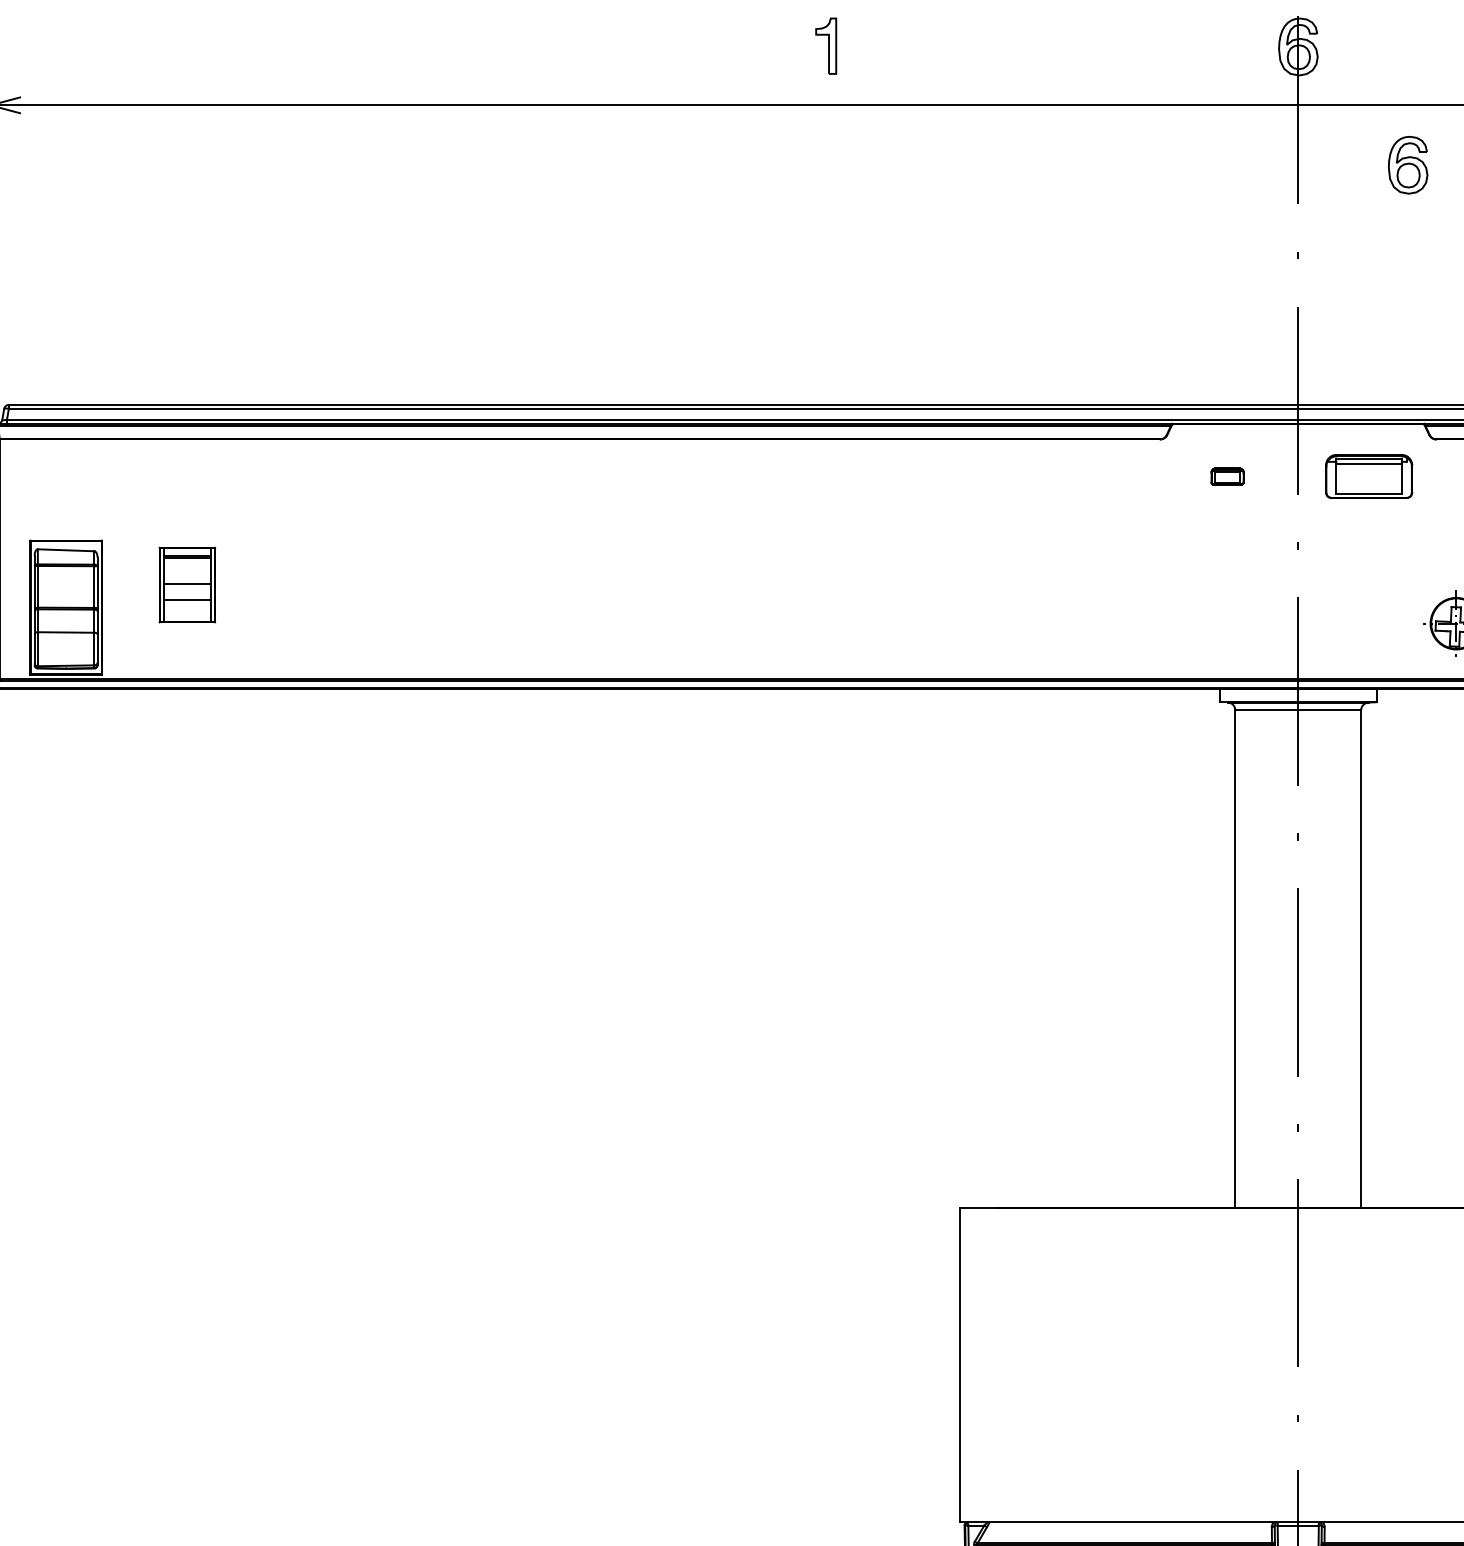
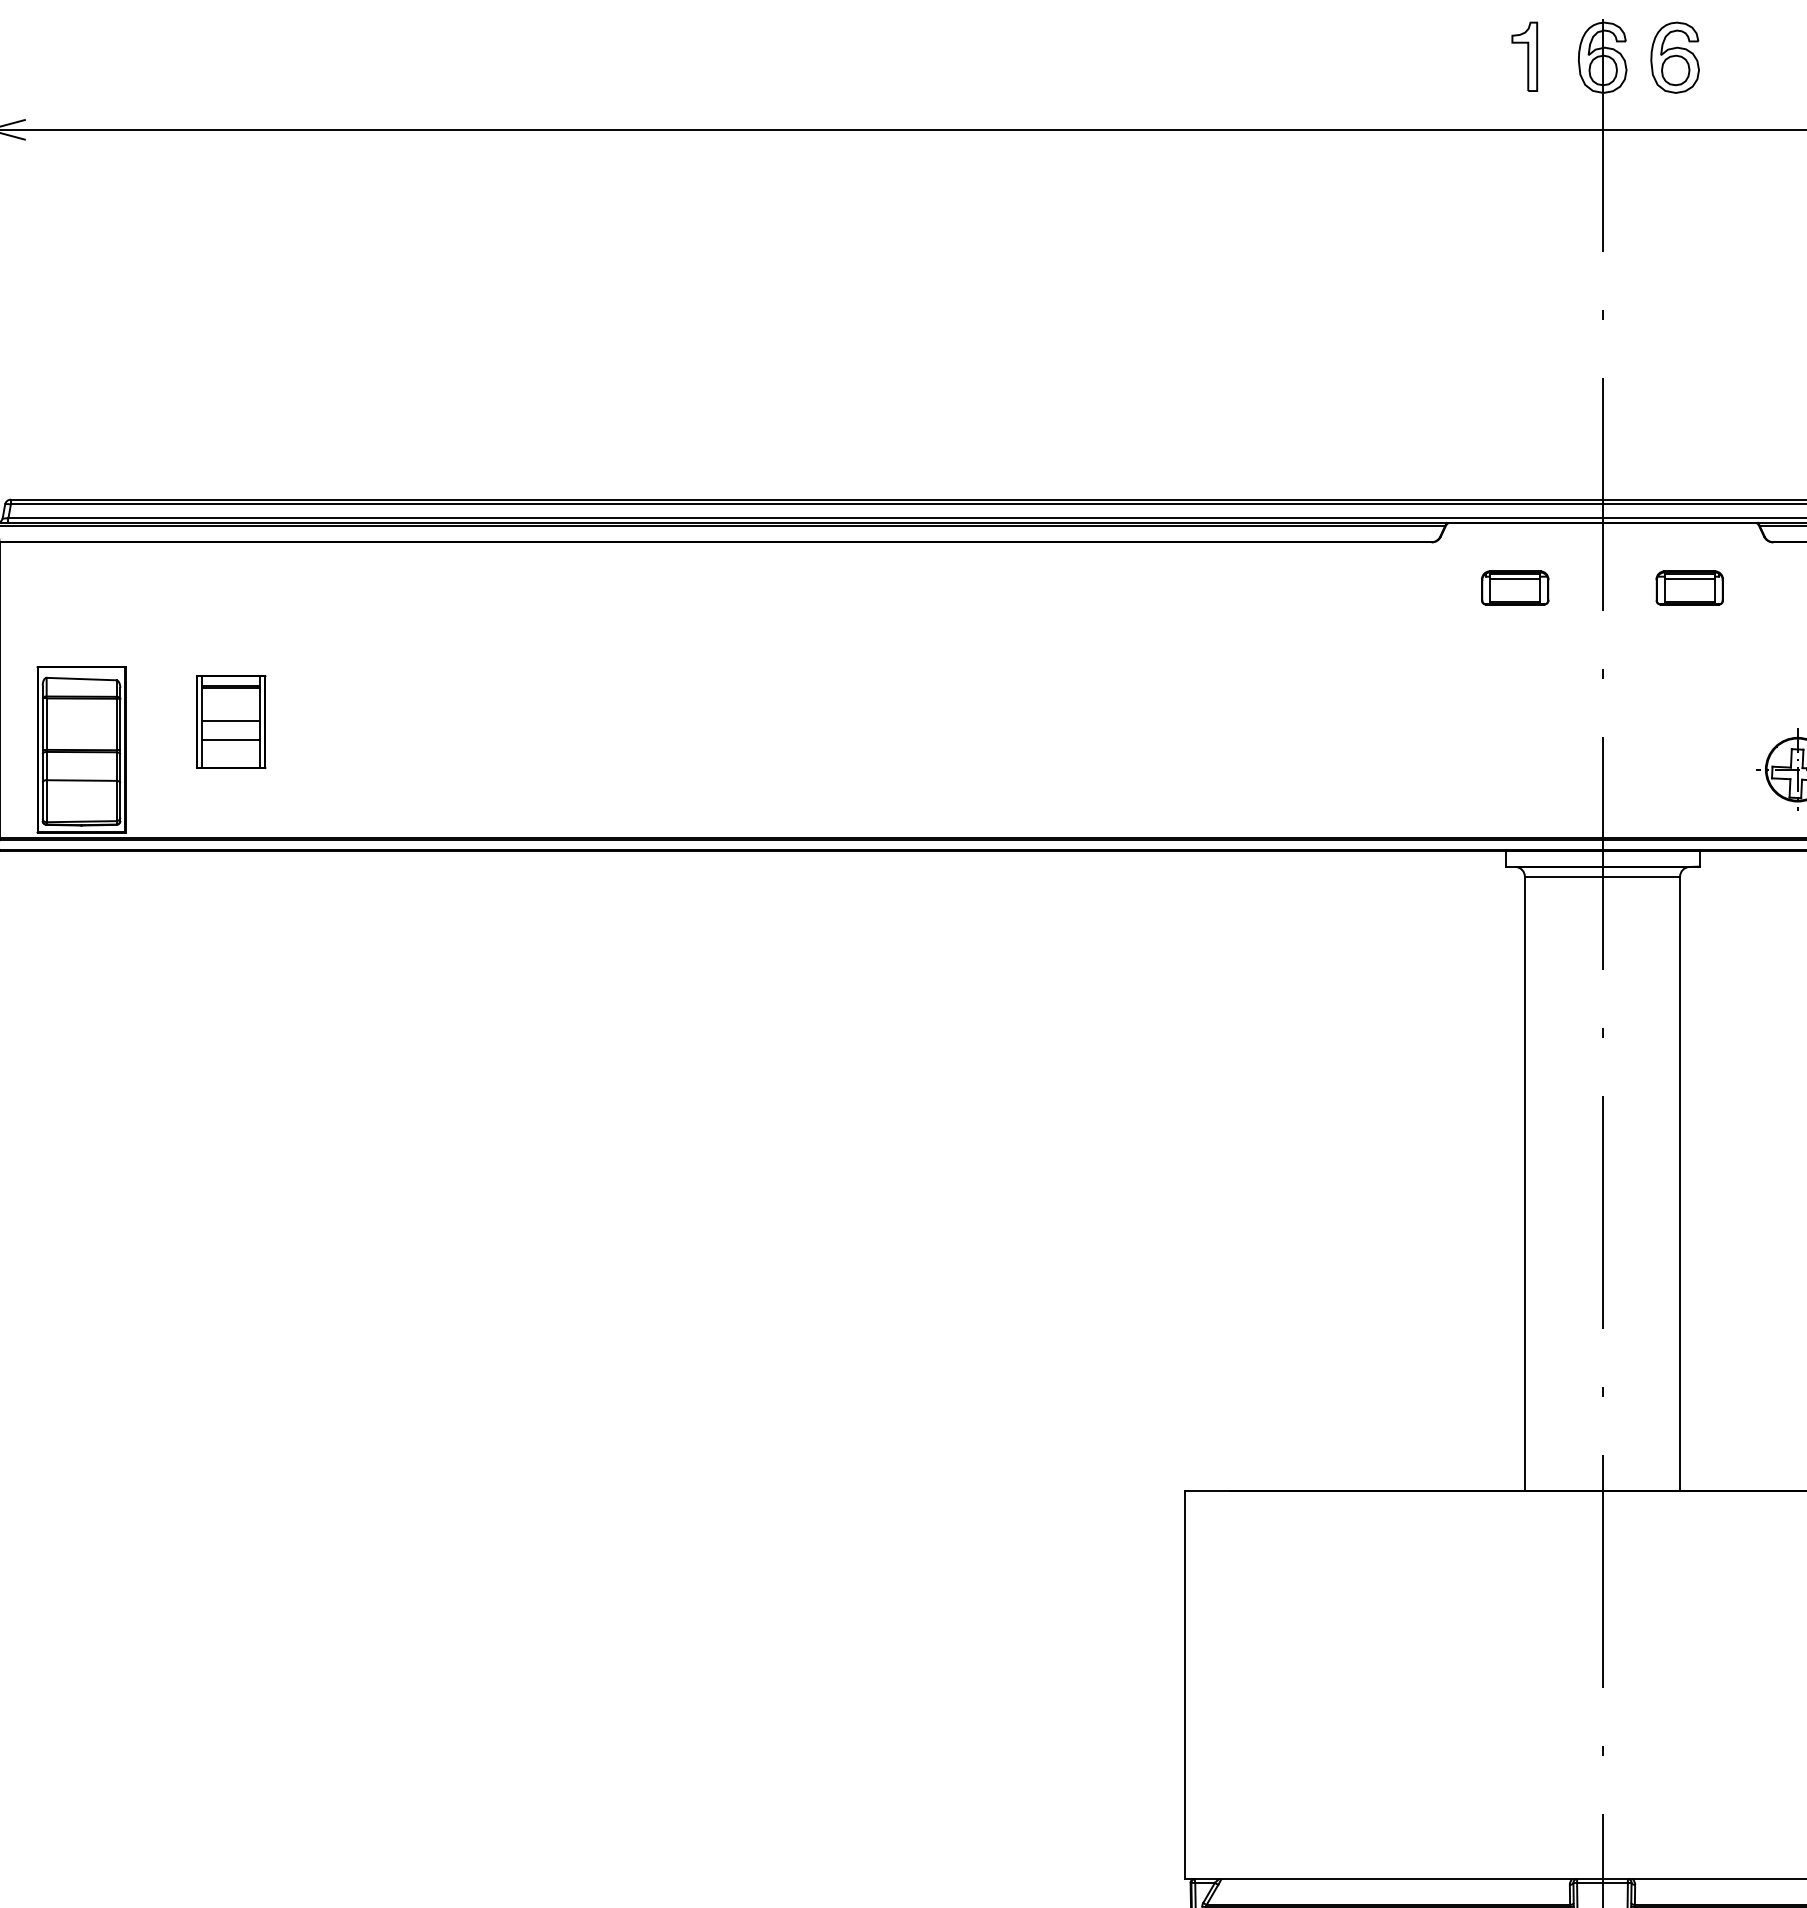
part: (825, 45) -> (1524, 56), moved
part: (1407, 165) -> (1674, 57), moved
part: (1227, 476) -> (1515, 587), size x1.67
part: (1368, 476) -> (1689, 587), size x0.62

